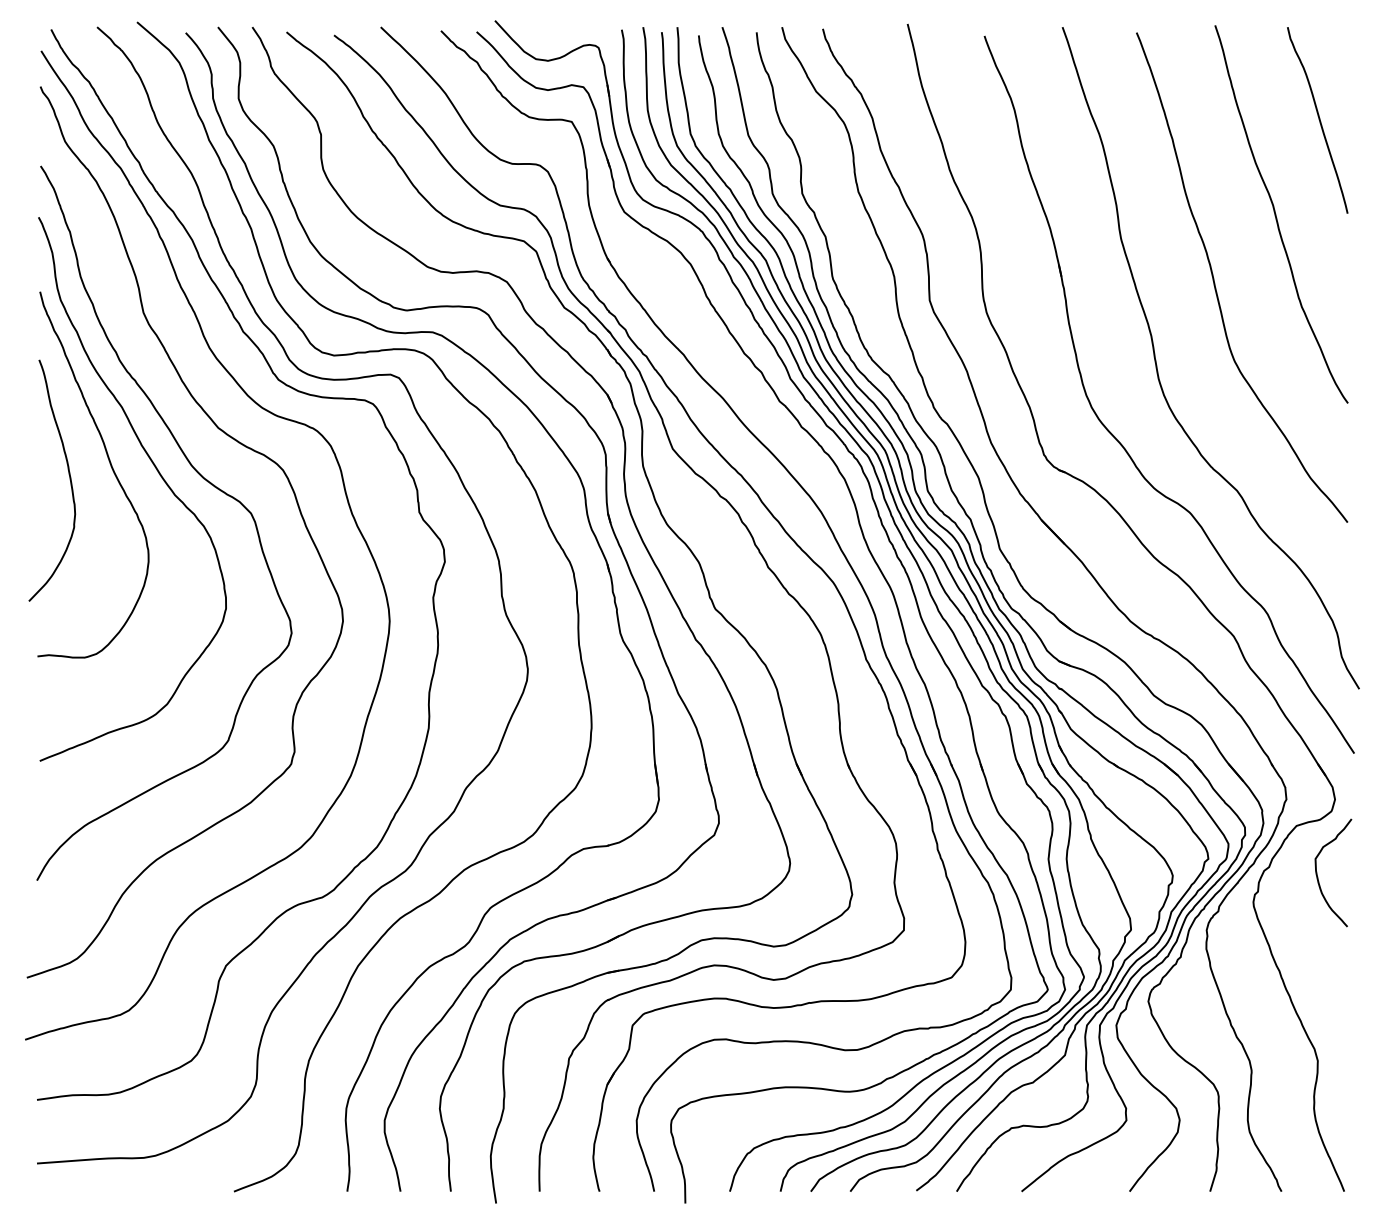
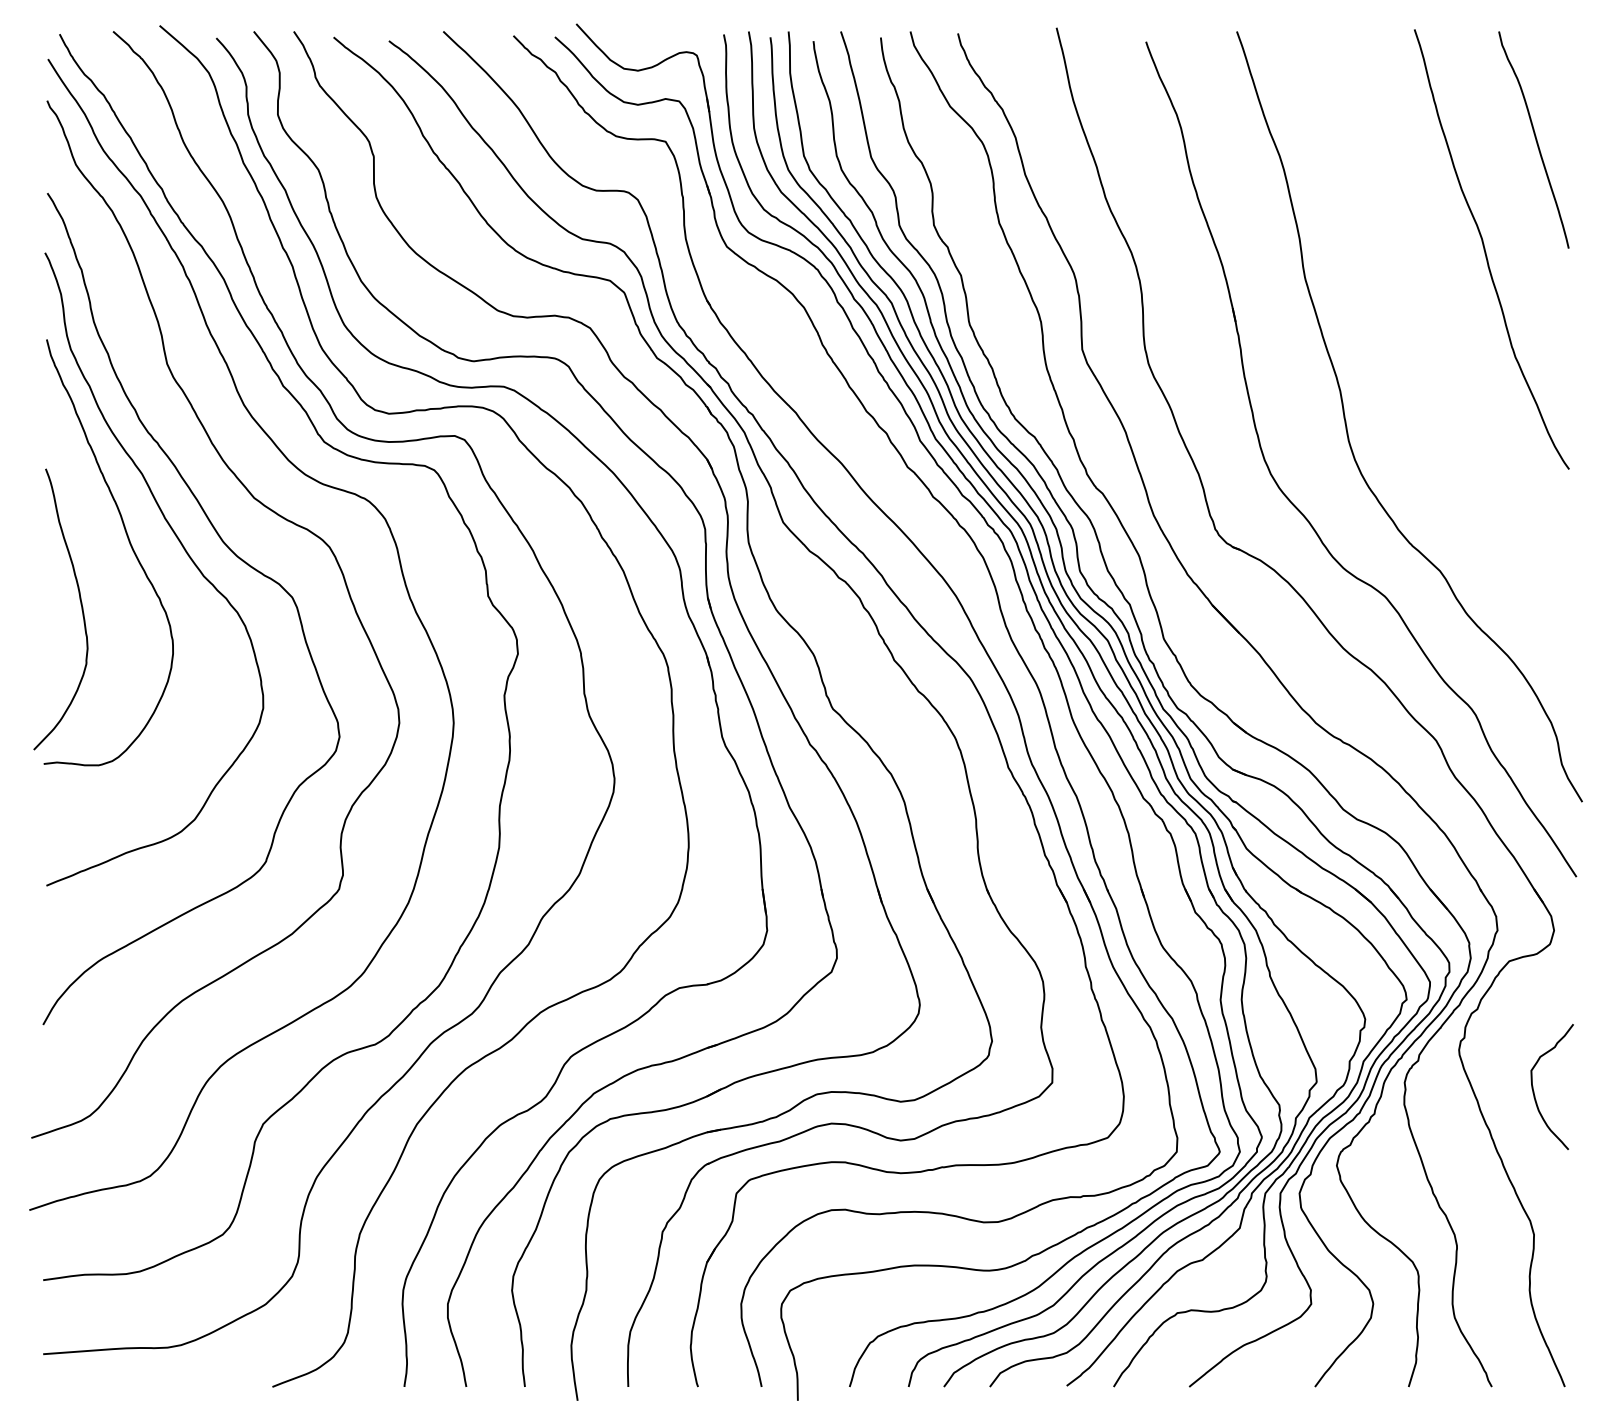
curve: (1215, 283) -> (1414, 329), removed
curve: (69, 479) -> (81, 608), moved
curve: (1318, 877) -> (1534, 1092), moved

